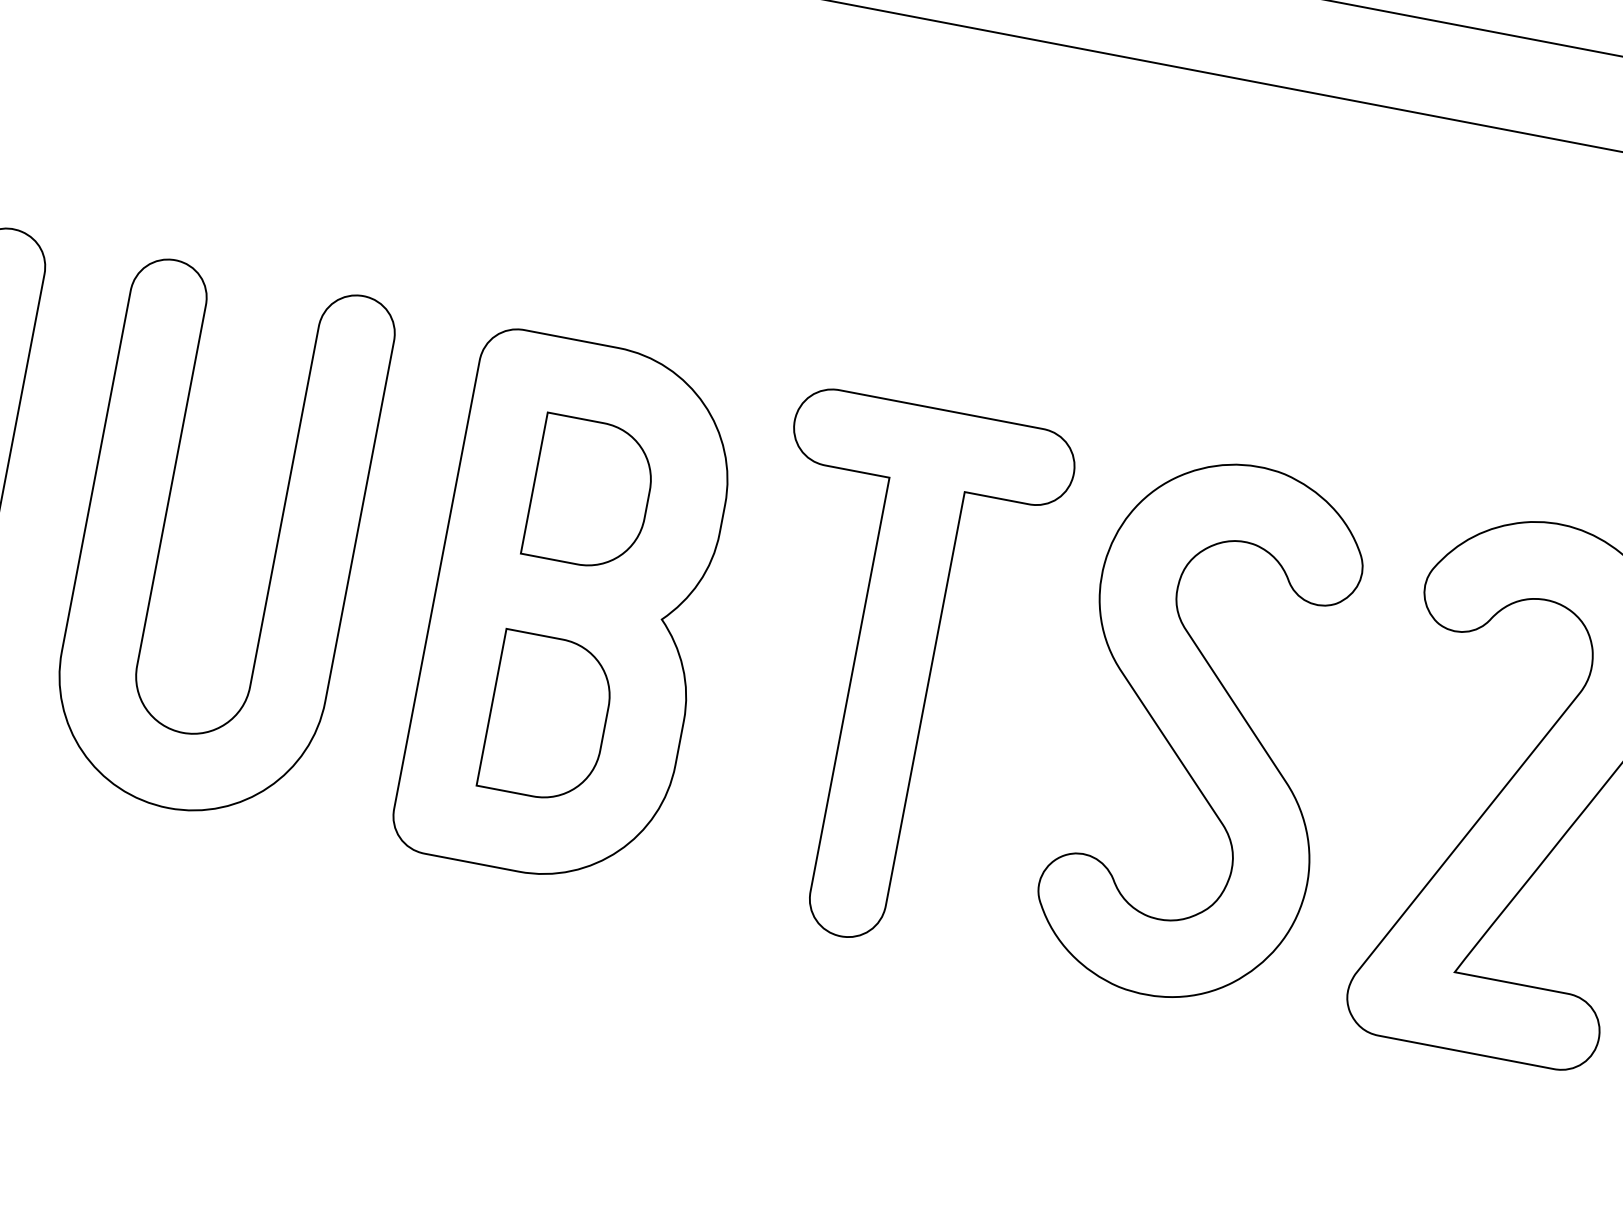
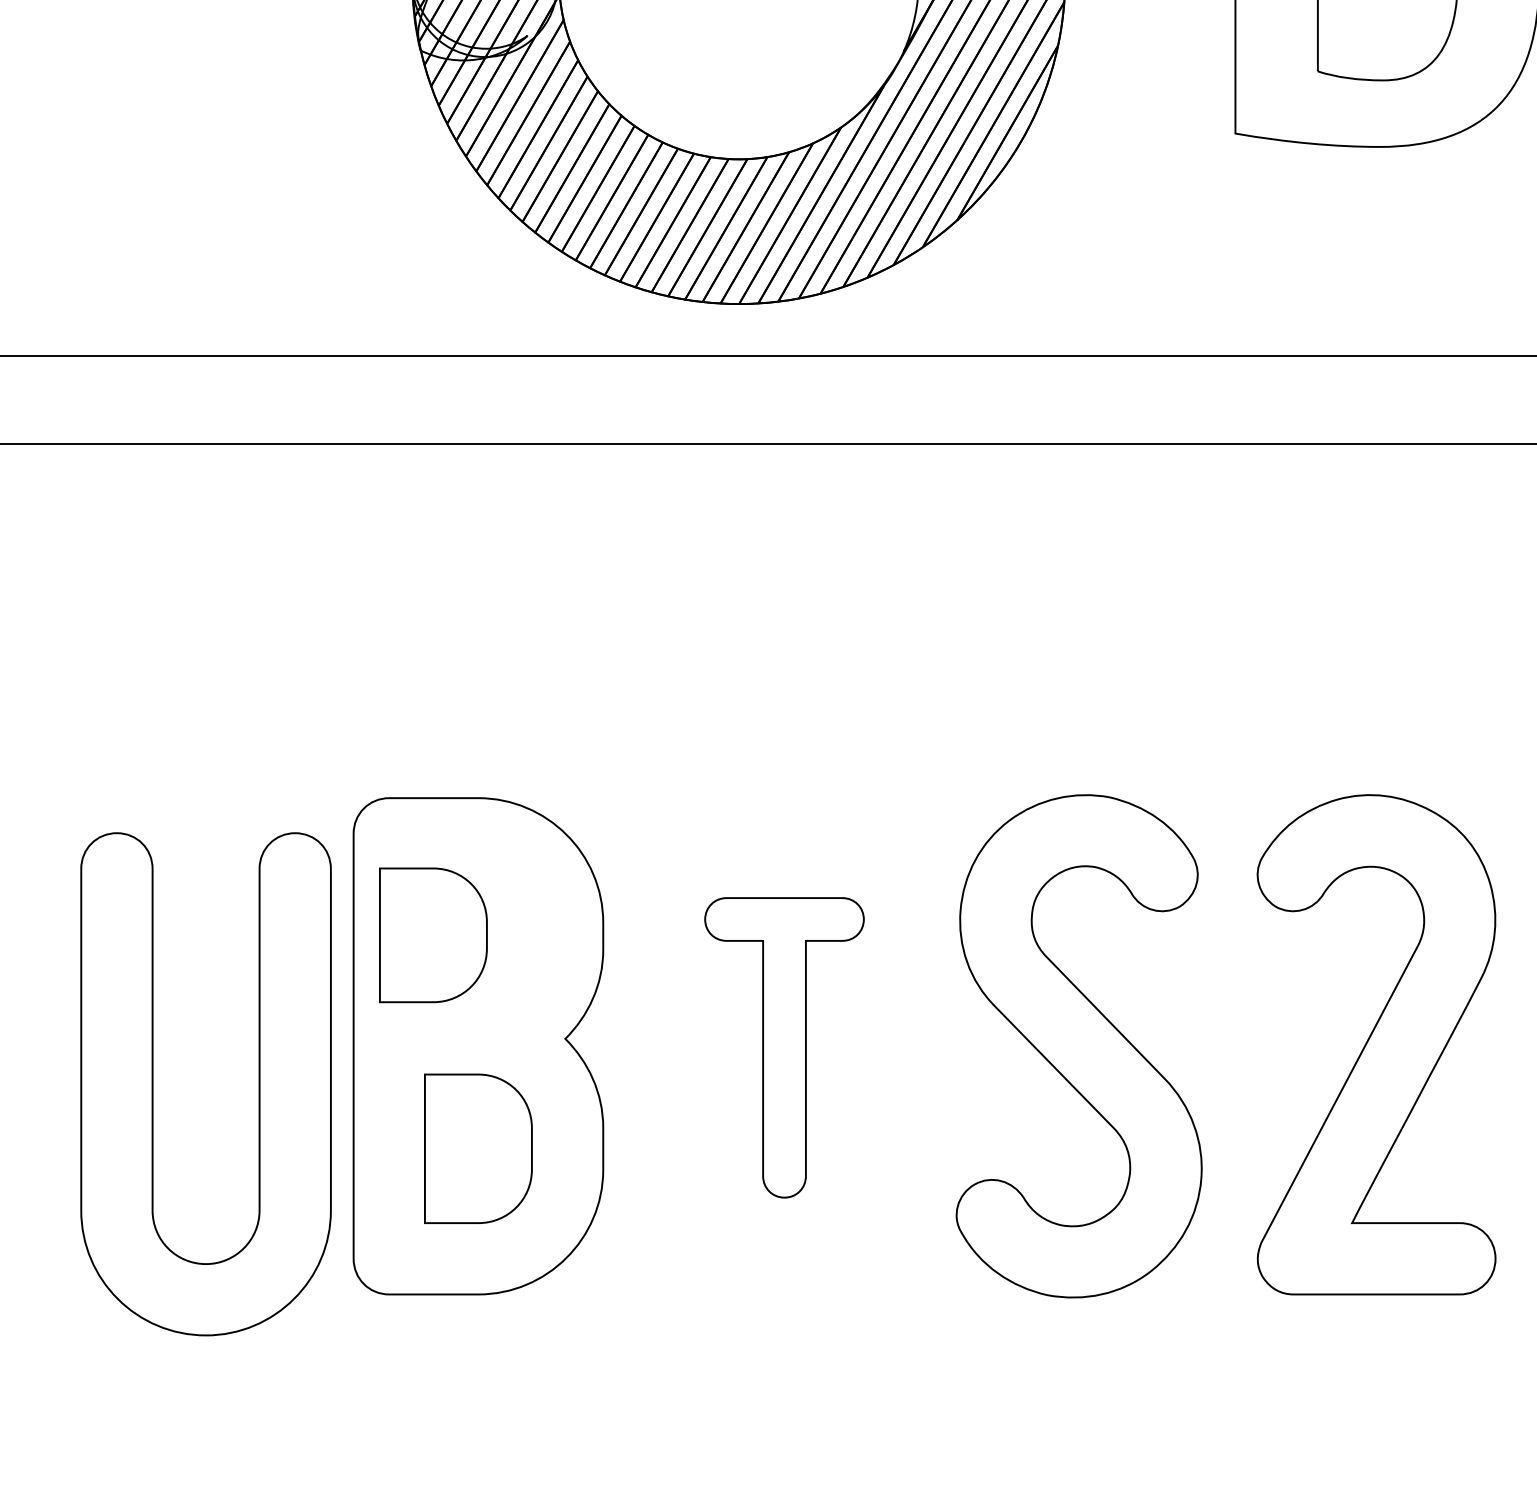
part: (590, 493) -> (433, 935), moved
part: (163, 532) -> (153, 1084), moved
part: (891, 672) -> (784, 1047), size x0.6

